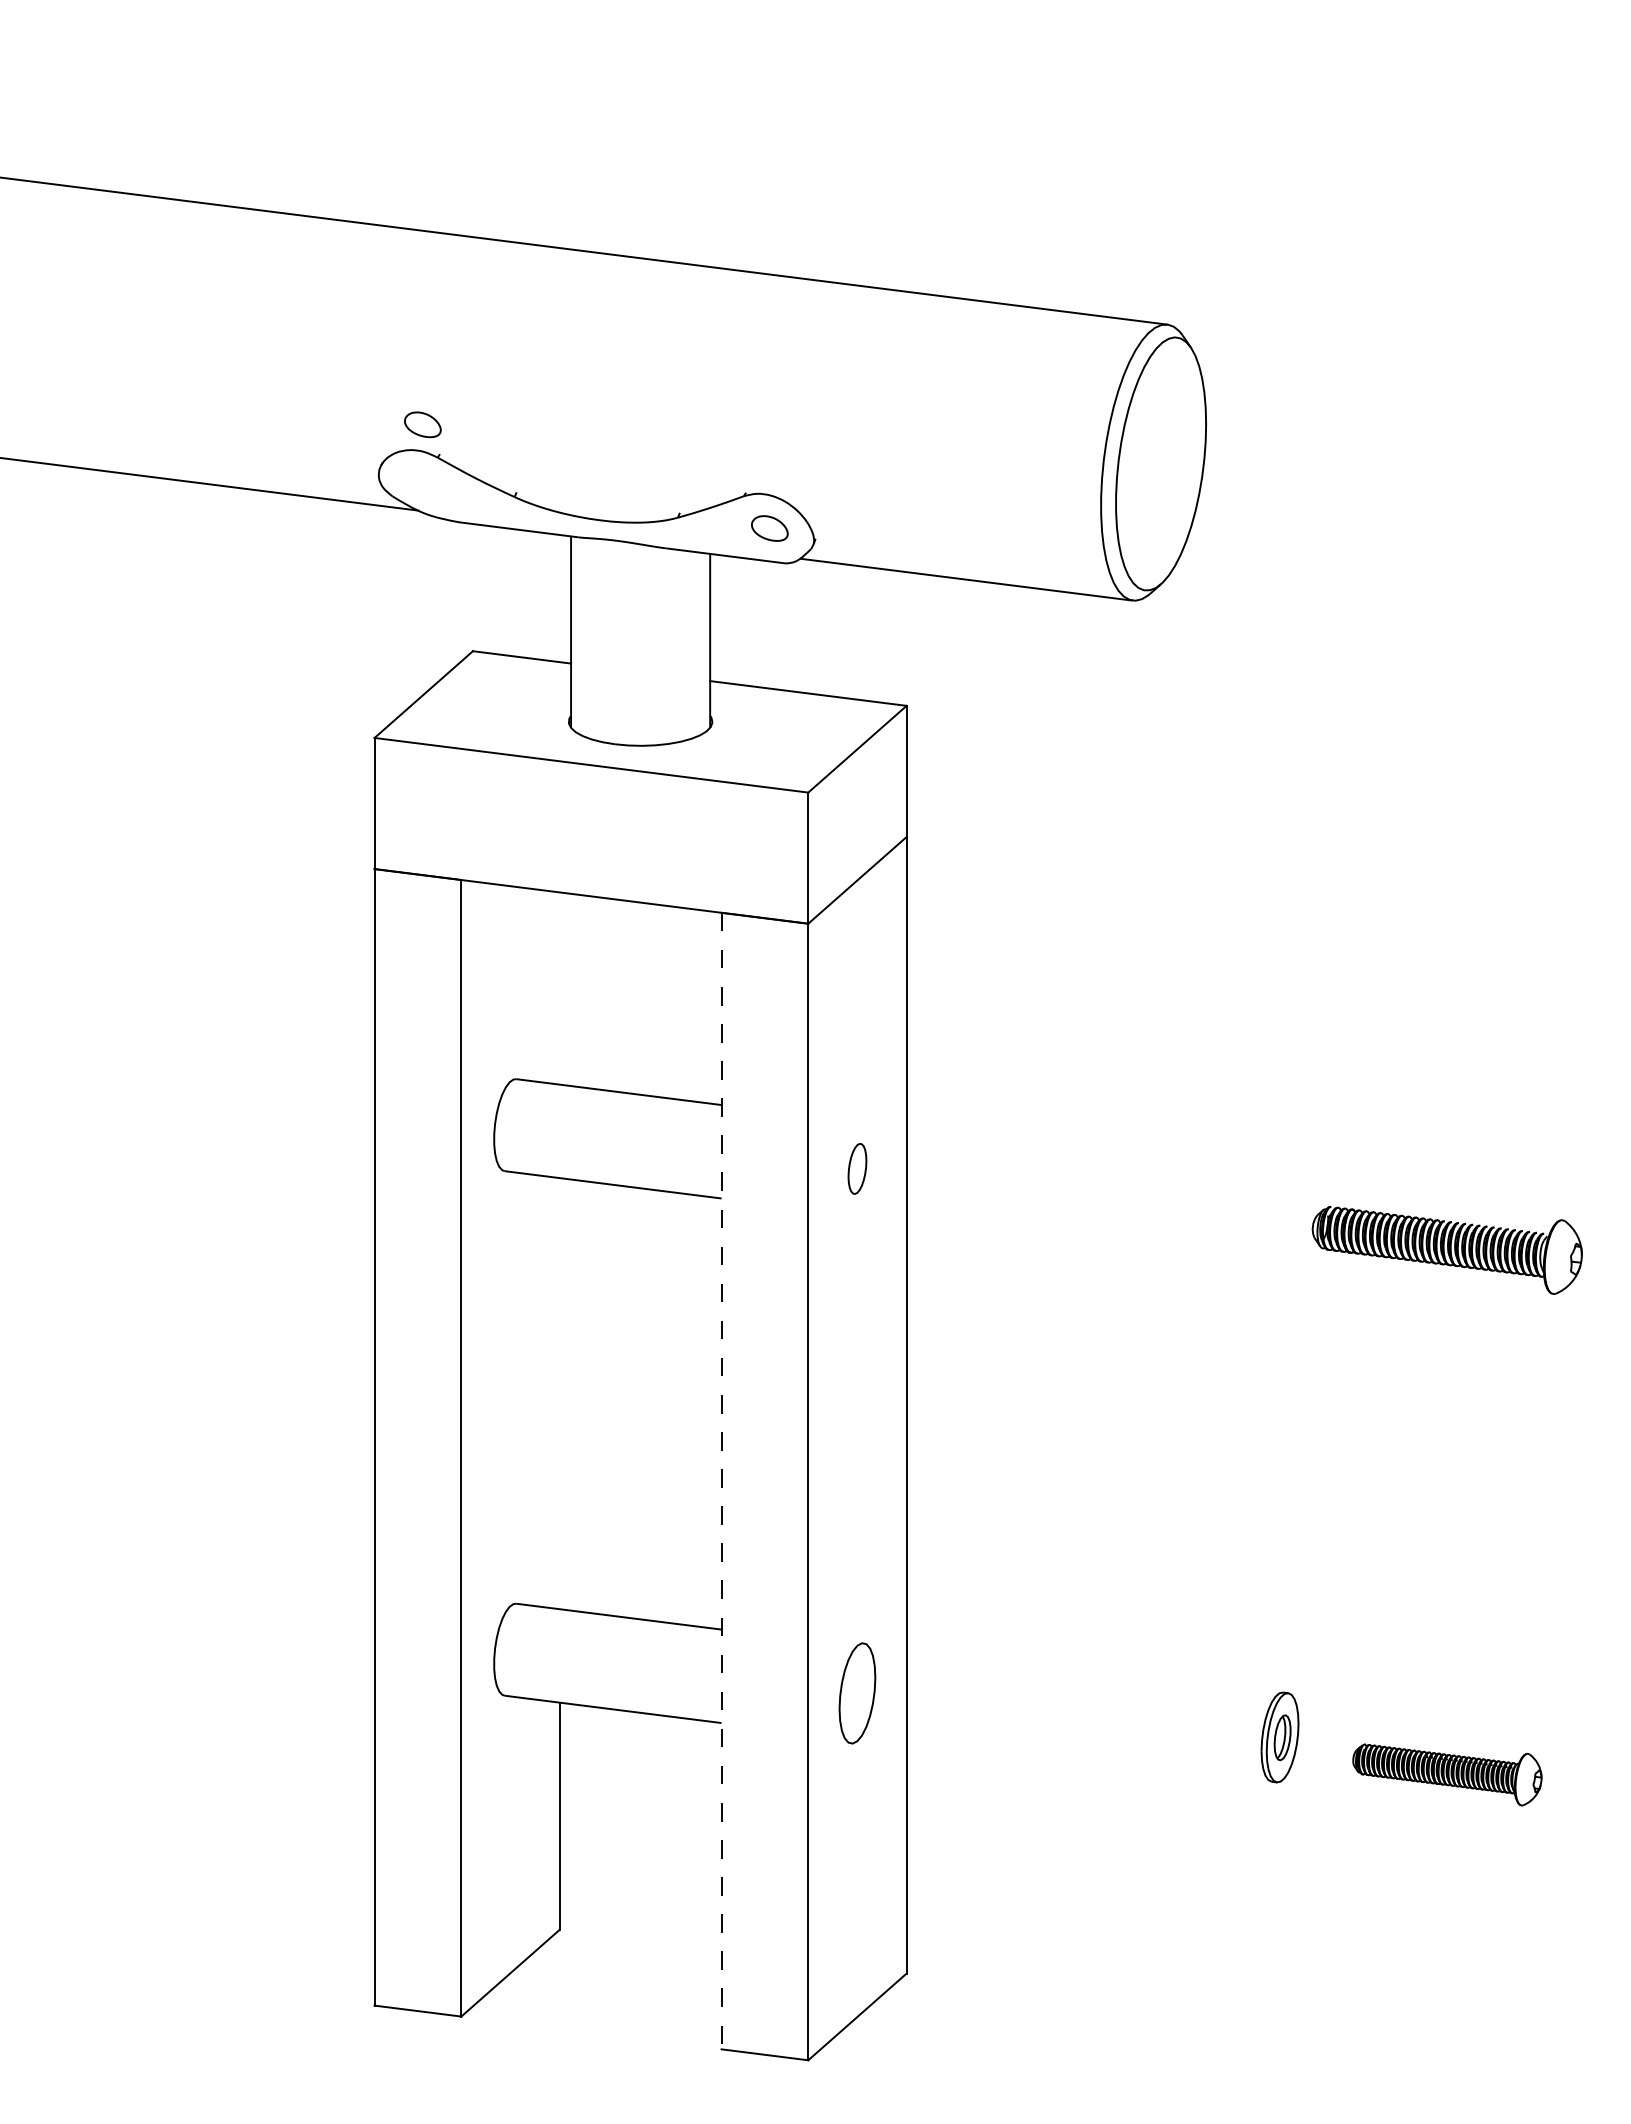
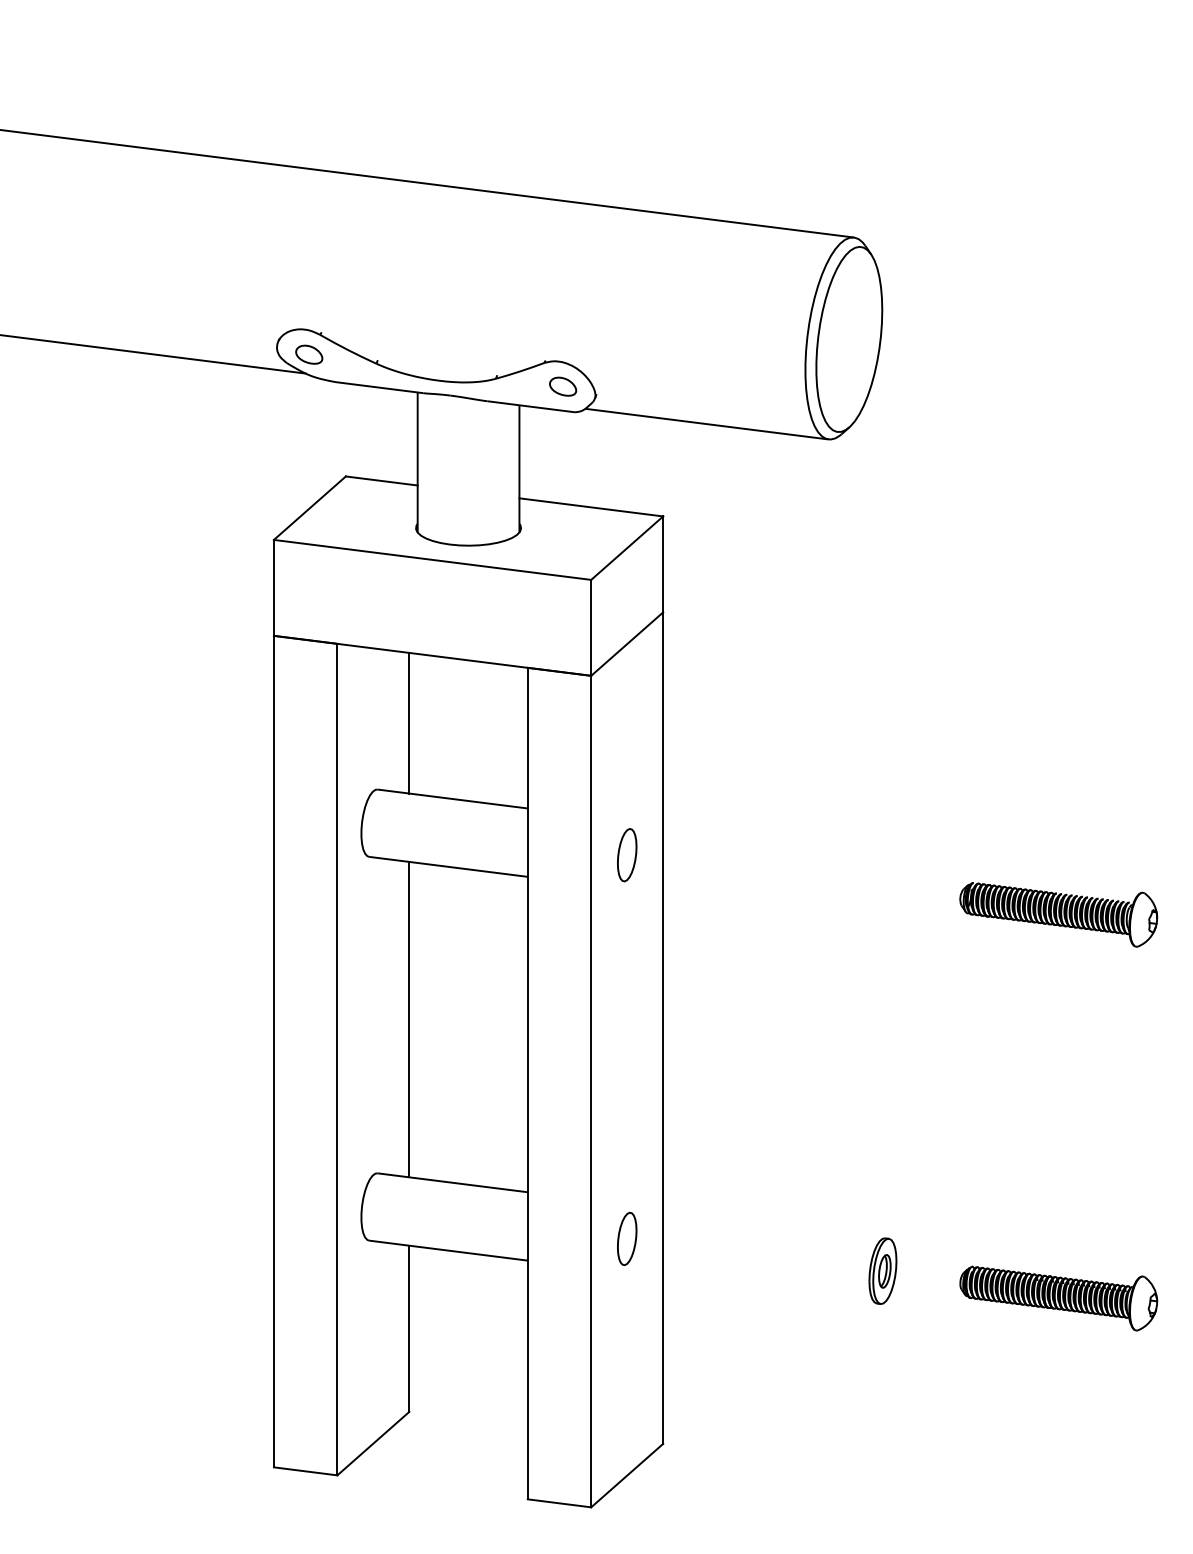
part: (422, 424) -> (308, 354), moved
line: (559, 988) -> (409, 723), added
part: (857, 1168) -> (627, 854), size x1.43
line: (559, 1393) -> (409, 1019), added
line: (721, 1481) -> (527, 1083), dashed -> solid
part: (857, 1693) -> (627, 1239), size x0.71
part: (1279, 1737) -> (882, 1271), moved
part: (1447, 1774) -> (1058, 1298), size x1.43

